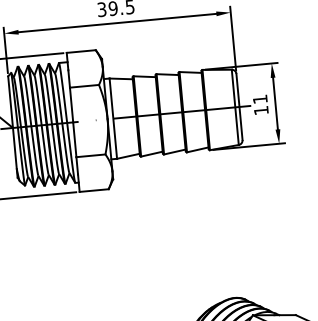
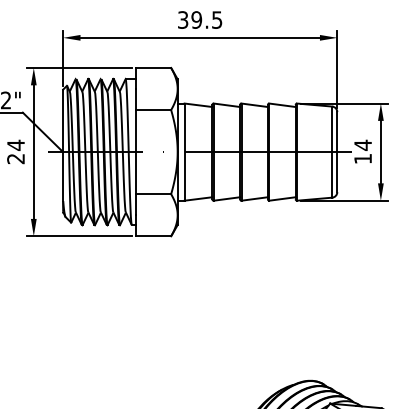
text: (259, 98) -> (362, 144), 11 -> 14

